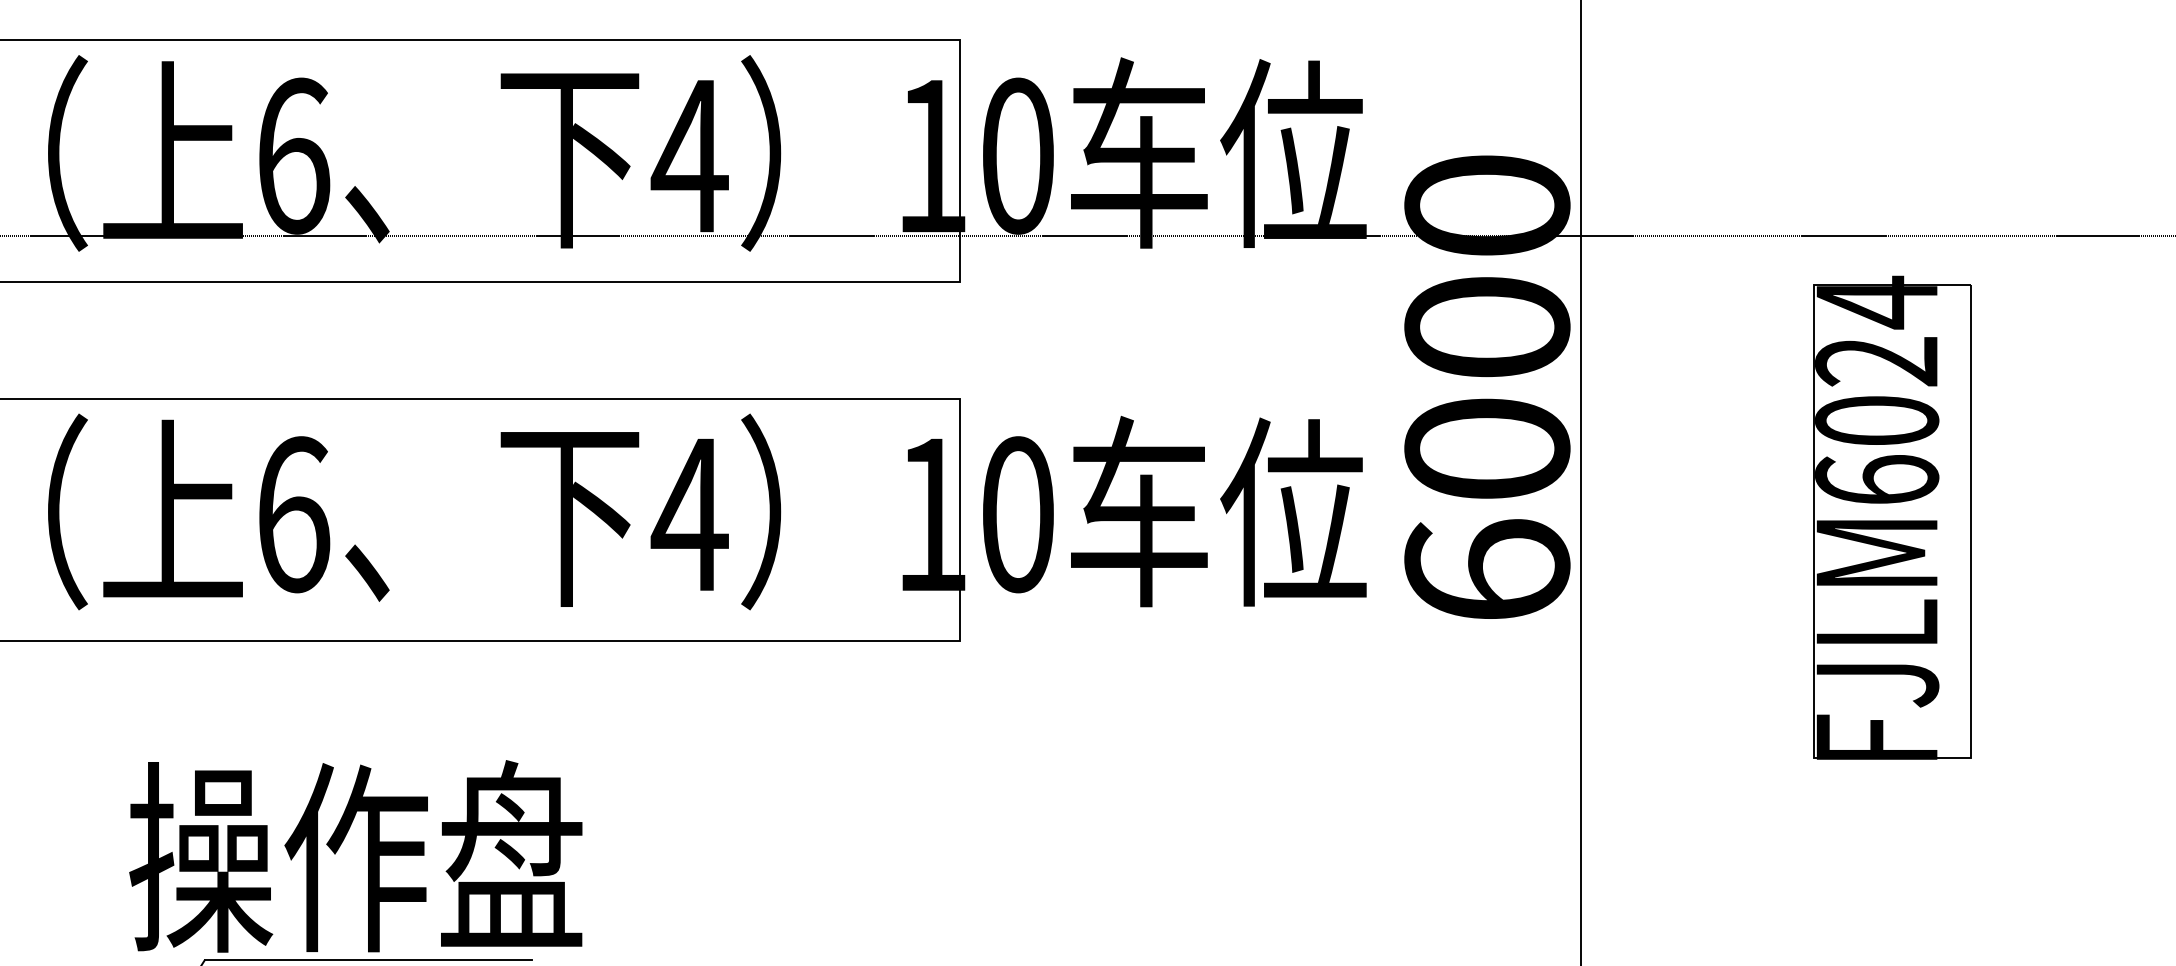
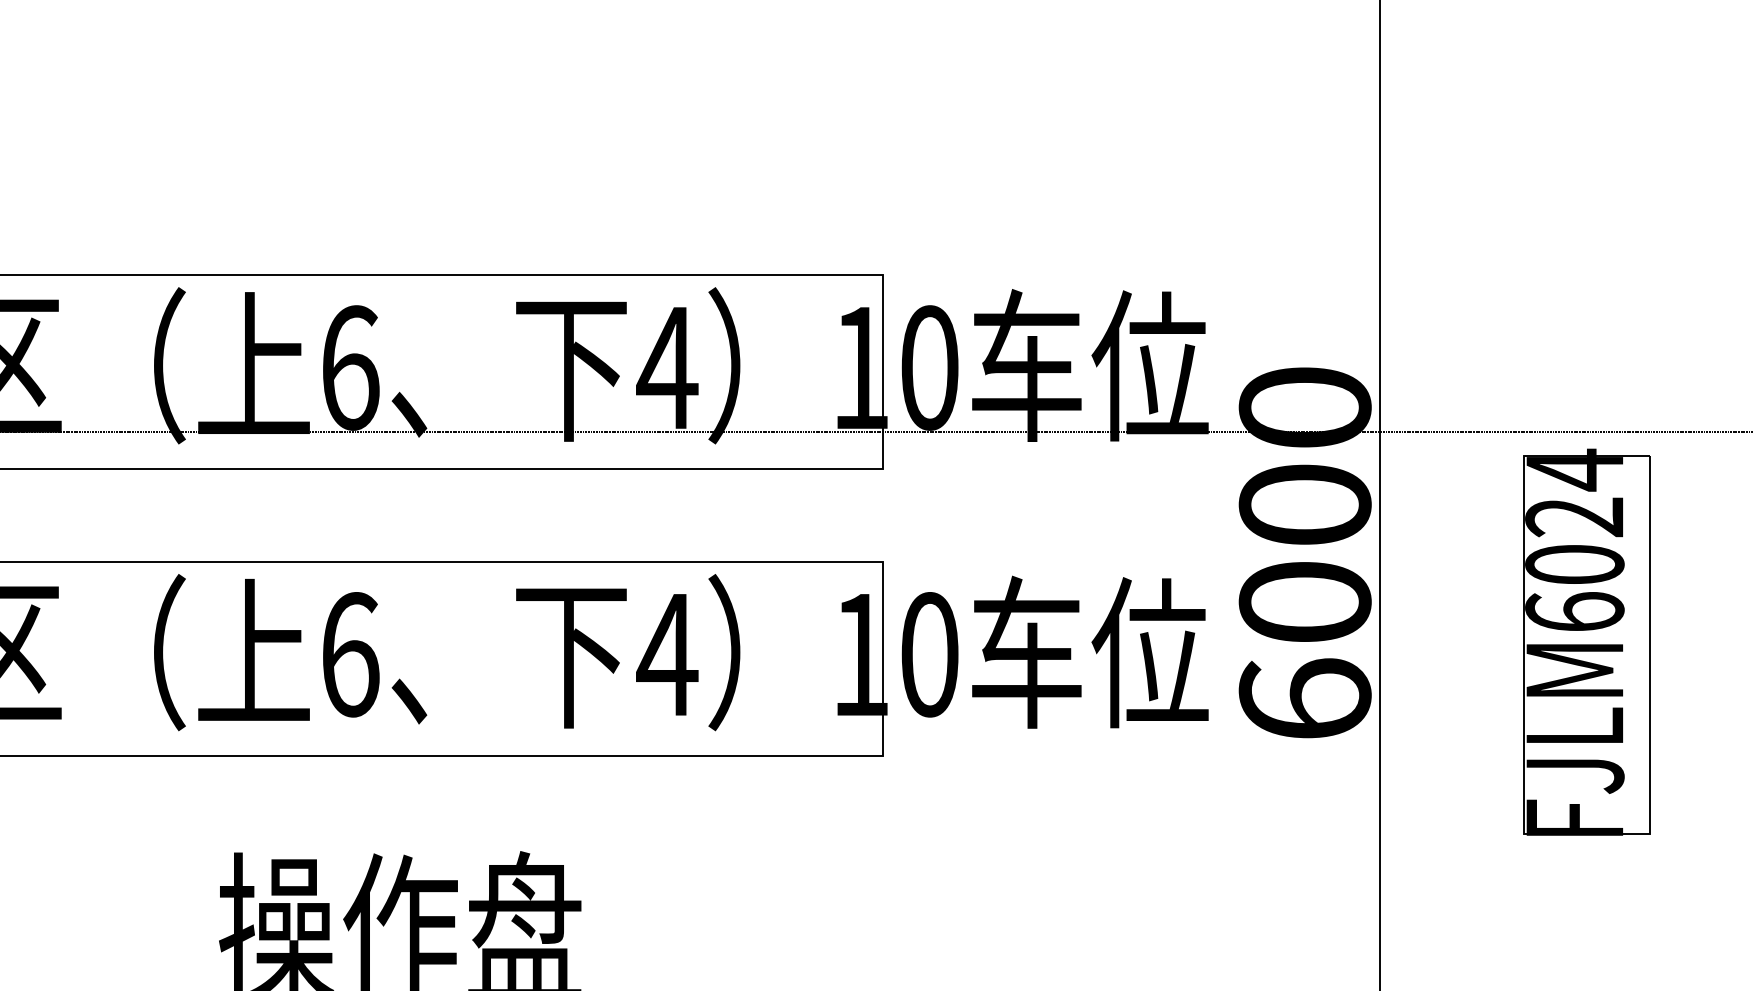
part: (1891, 516) -> (1586, 641), moved

